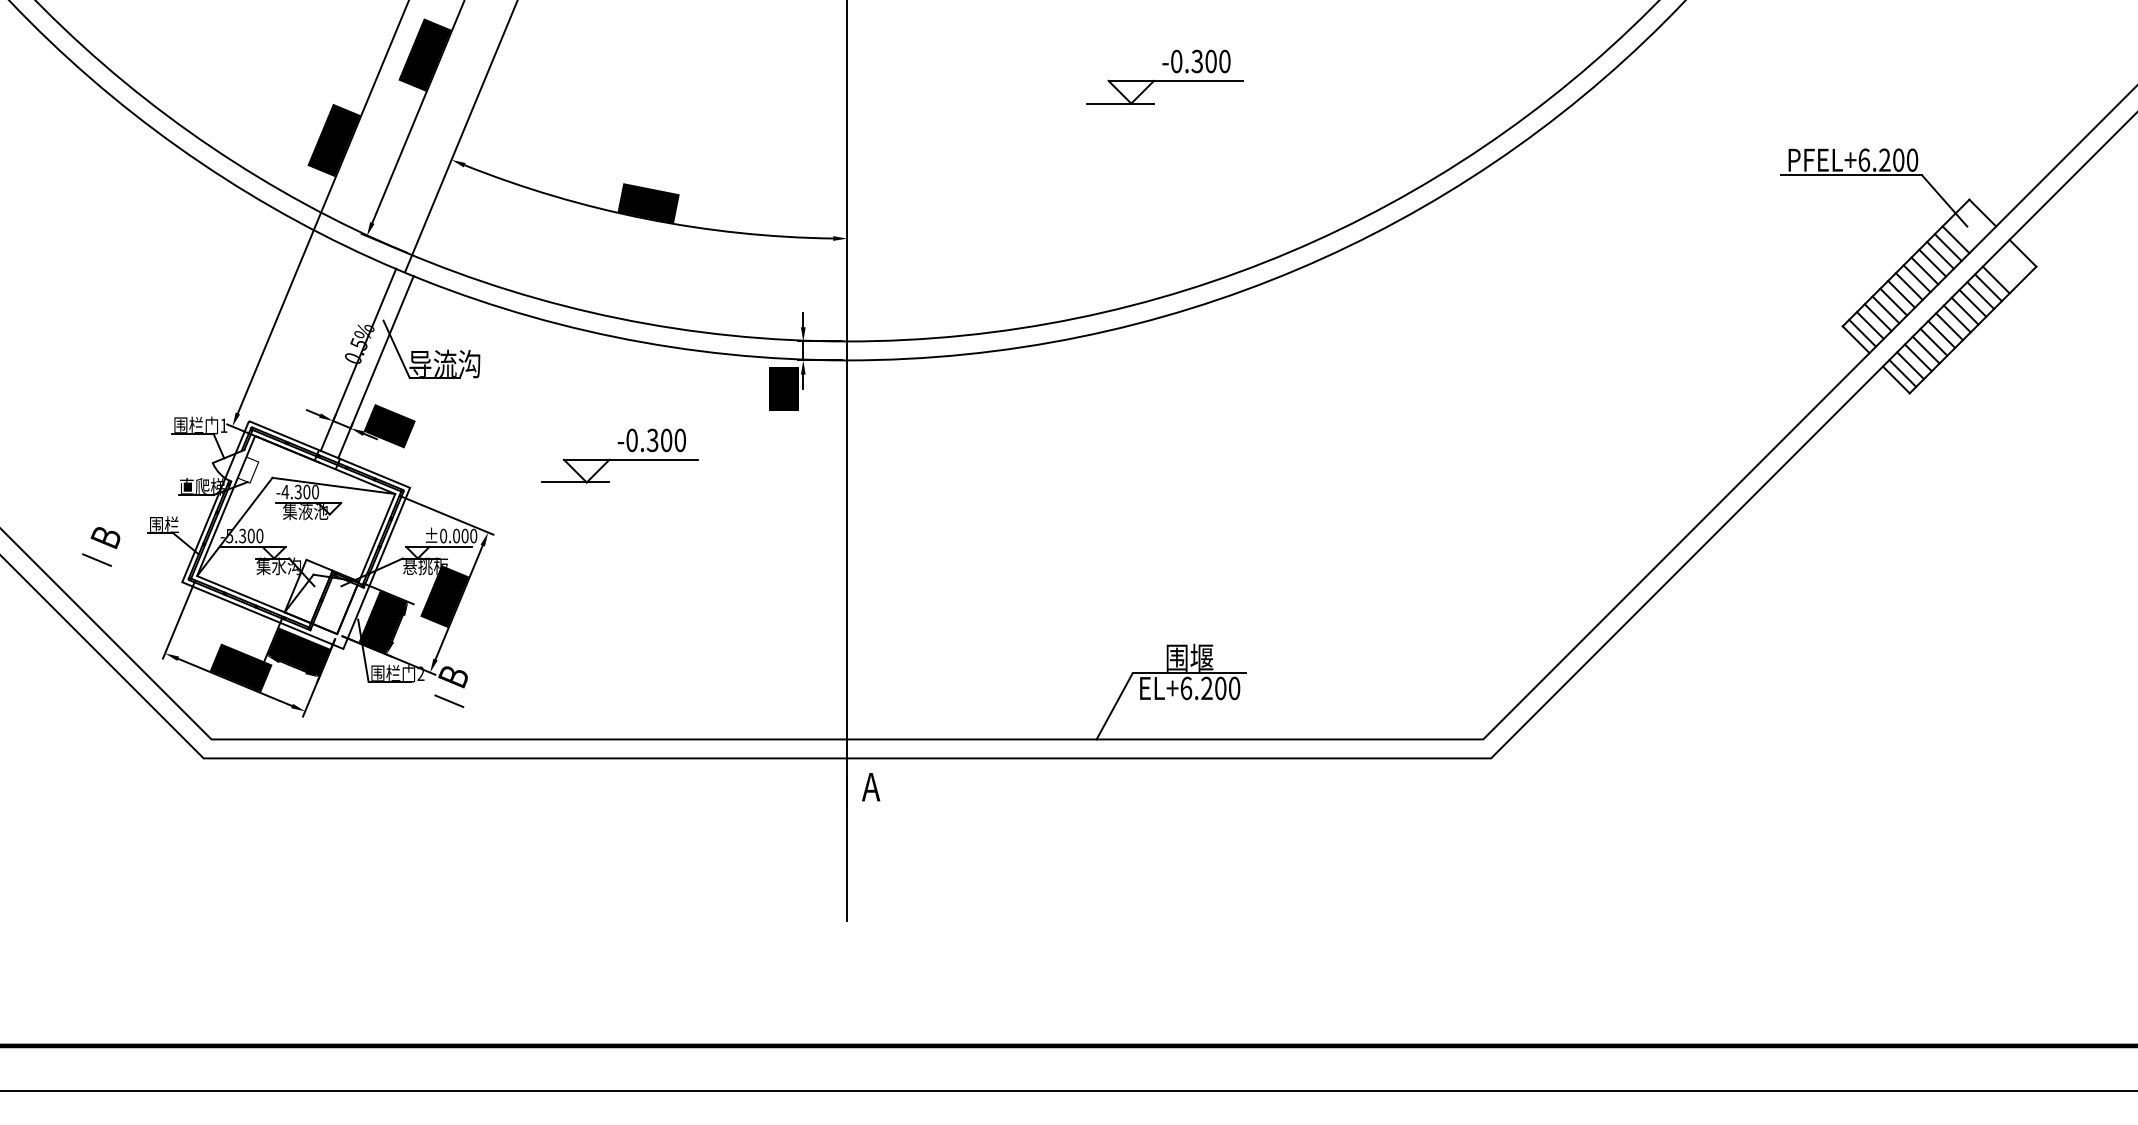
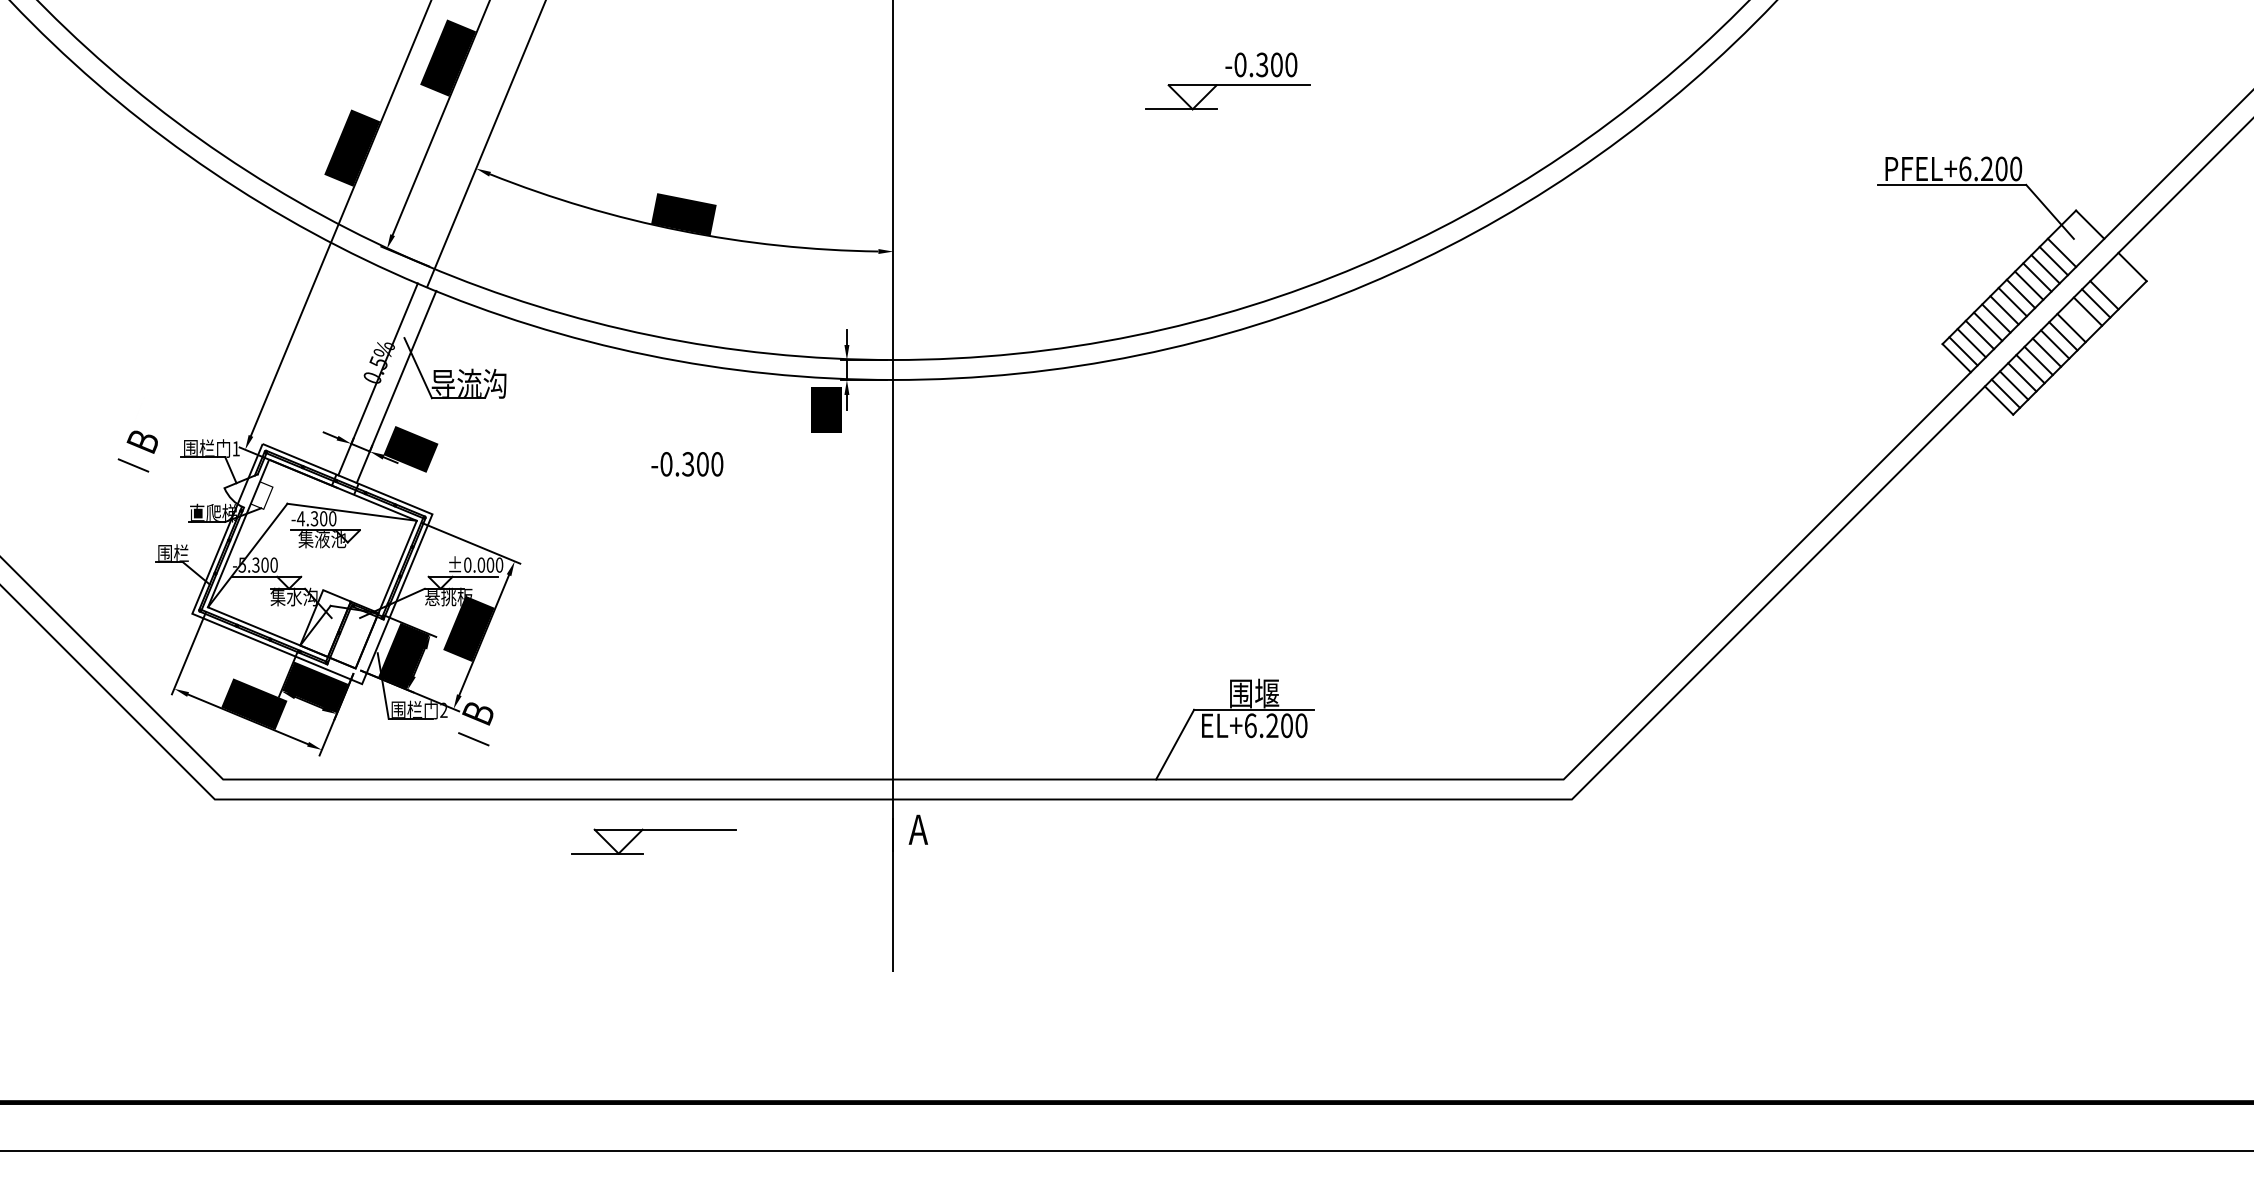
line: (1972, 303) -> (2079, 319), removed
part: (619, 460) -> (653, 830), moved
part: (100, 546) -> (137, 451), moved

